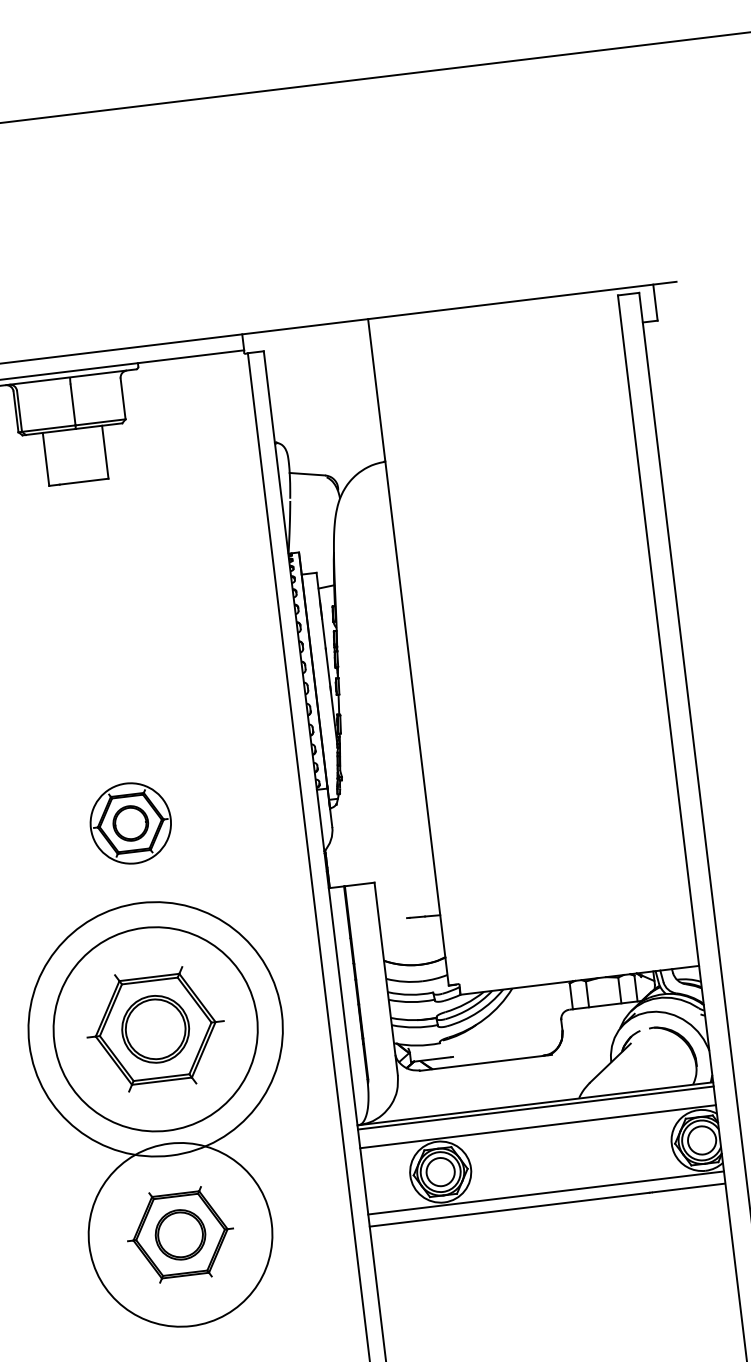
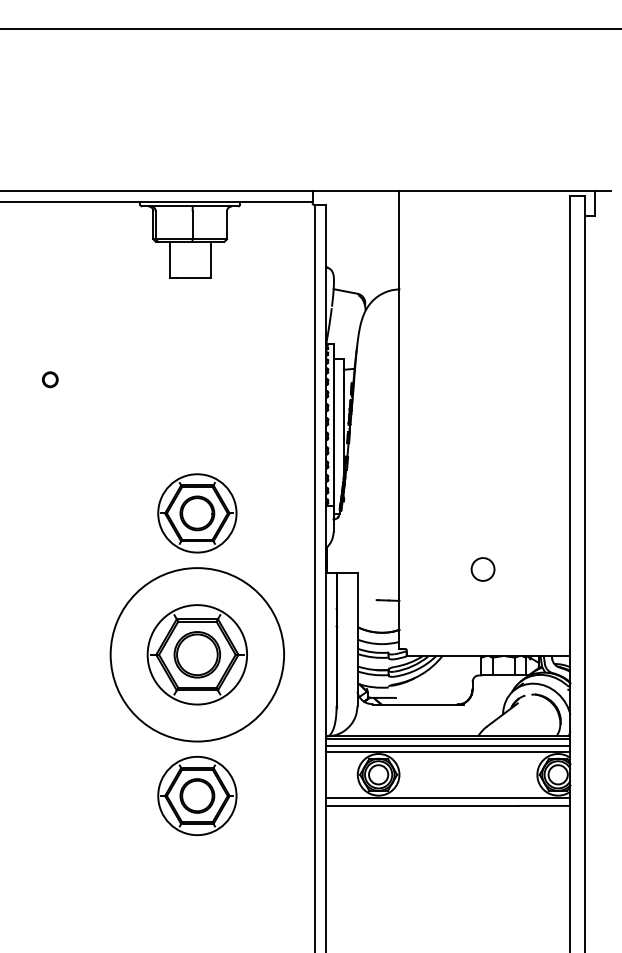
part: (130, 823) -> (197, 513), size x1.43
circle: (555, 854) -> (482, 569), added
circle: (155, 1028) -> (197, 654), size x0.71
line: (537, 1117) -> (448, 745), added
circle: (180, 1234) -> (197, 795), size x0.62

